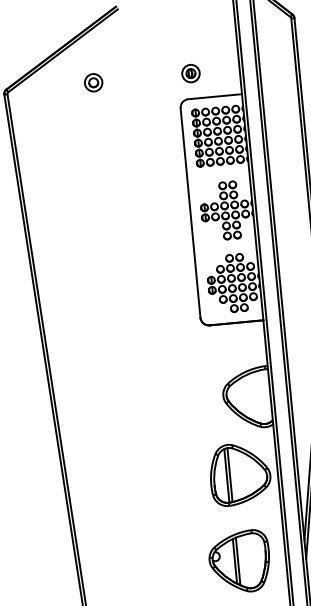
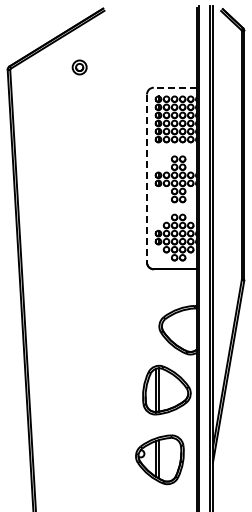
part: (190, 73) -> (157, 67), removed
line: (215, 96) -> (175, 87), solid -> dashed
line: (189, 213) -> (146, 178), solid -> dashed

